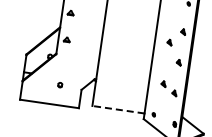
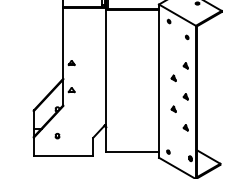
part: (163, 83) -> (173, 108), moved
part: (60, 84) -> (57, 135), moved
line: (118, 110) -> (132, 152), dashed -> solid

